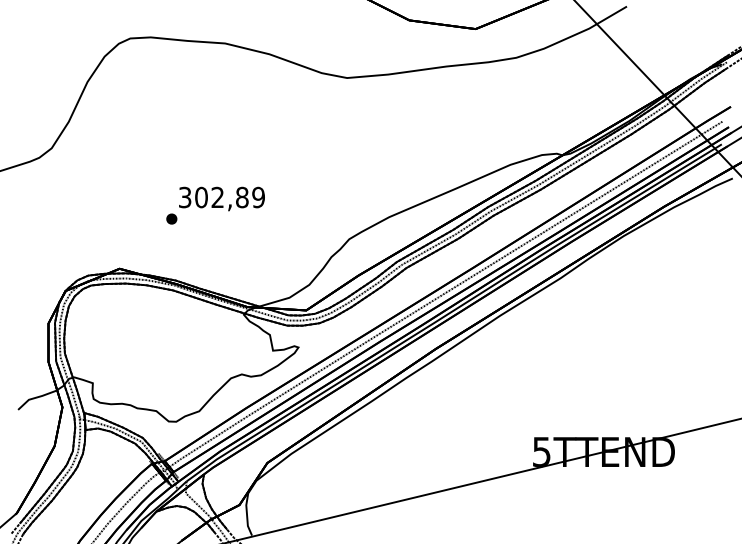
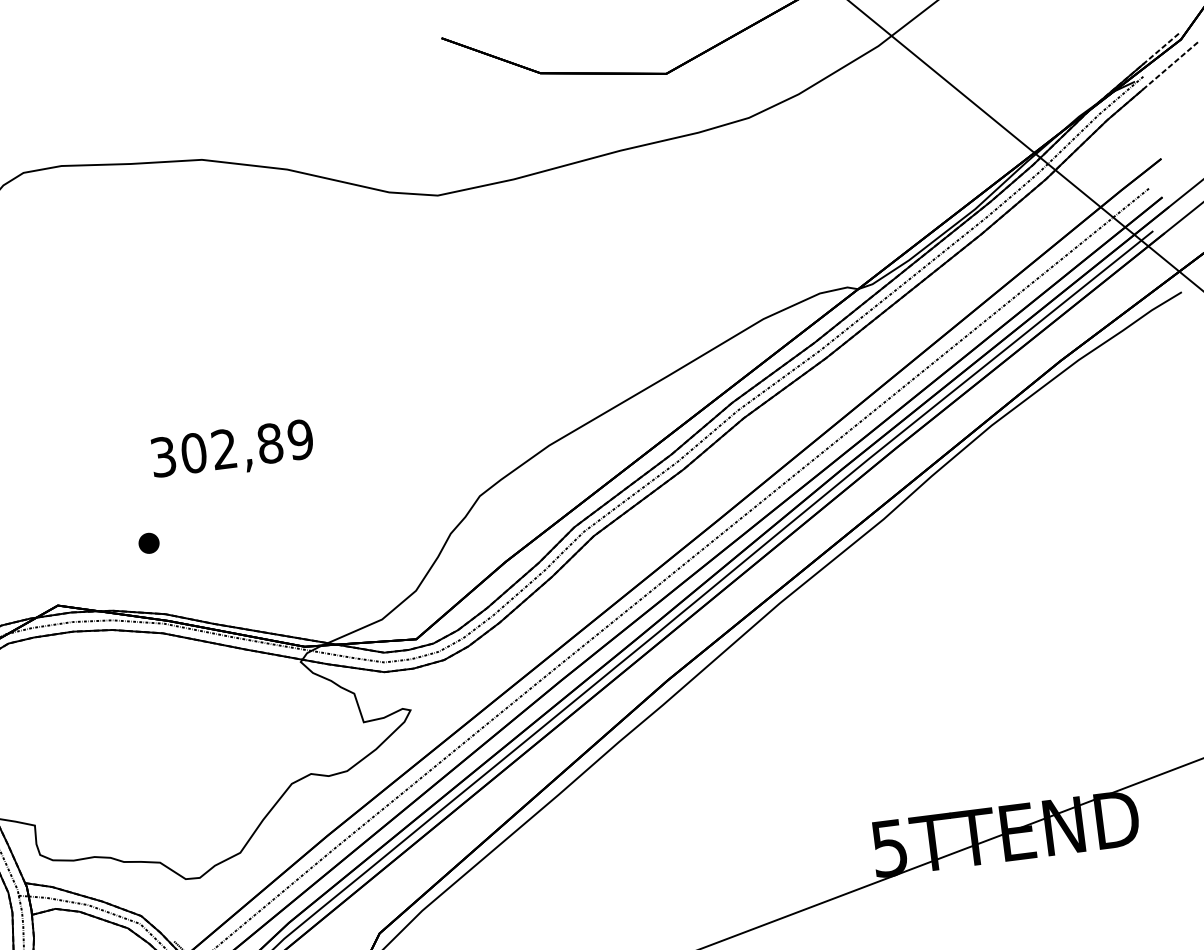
part: (171, 218) -> (148, 542), moved

